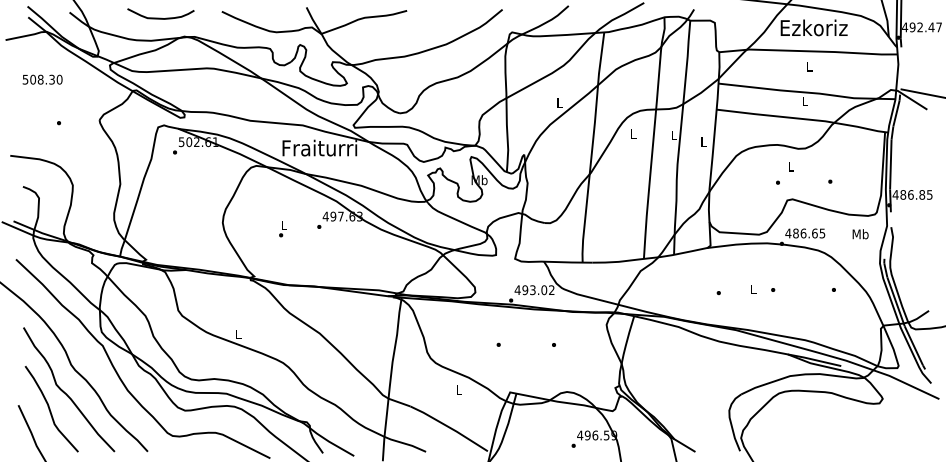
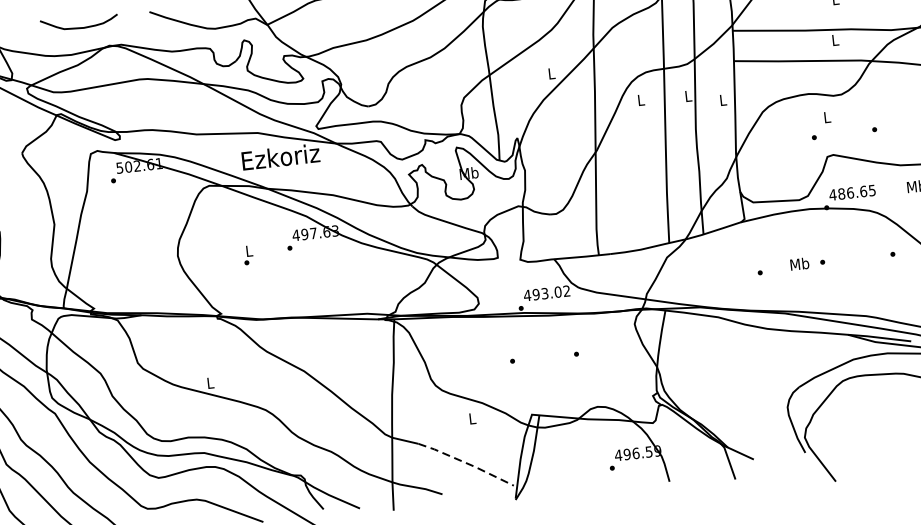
text: (319, 147) -> (279, 156), Fraiturri -> Ezkoriz
text: (753, 289) -> (799, 264), L -> Mb
line: (449, 427) -> (466, 463), solid -> dashed

